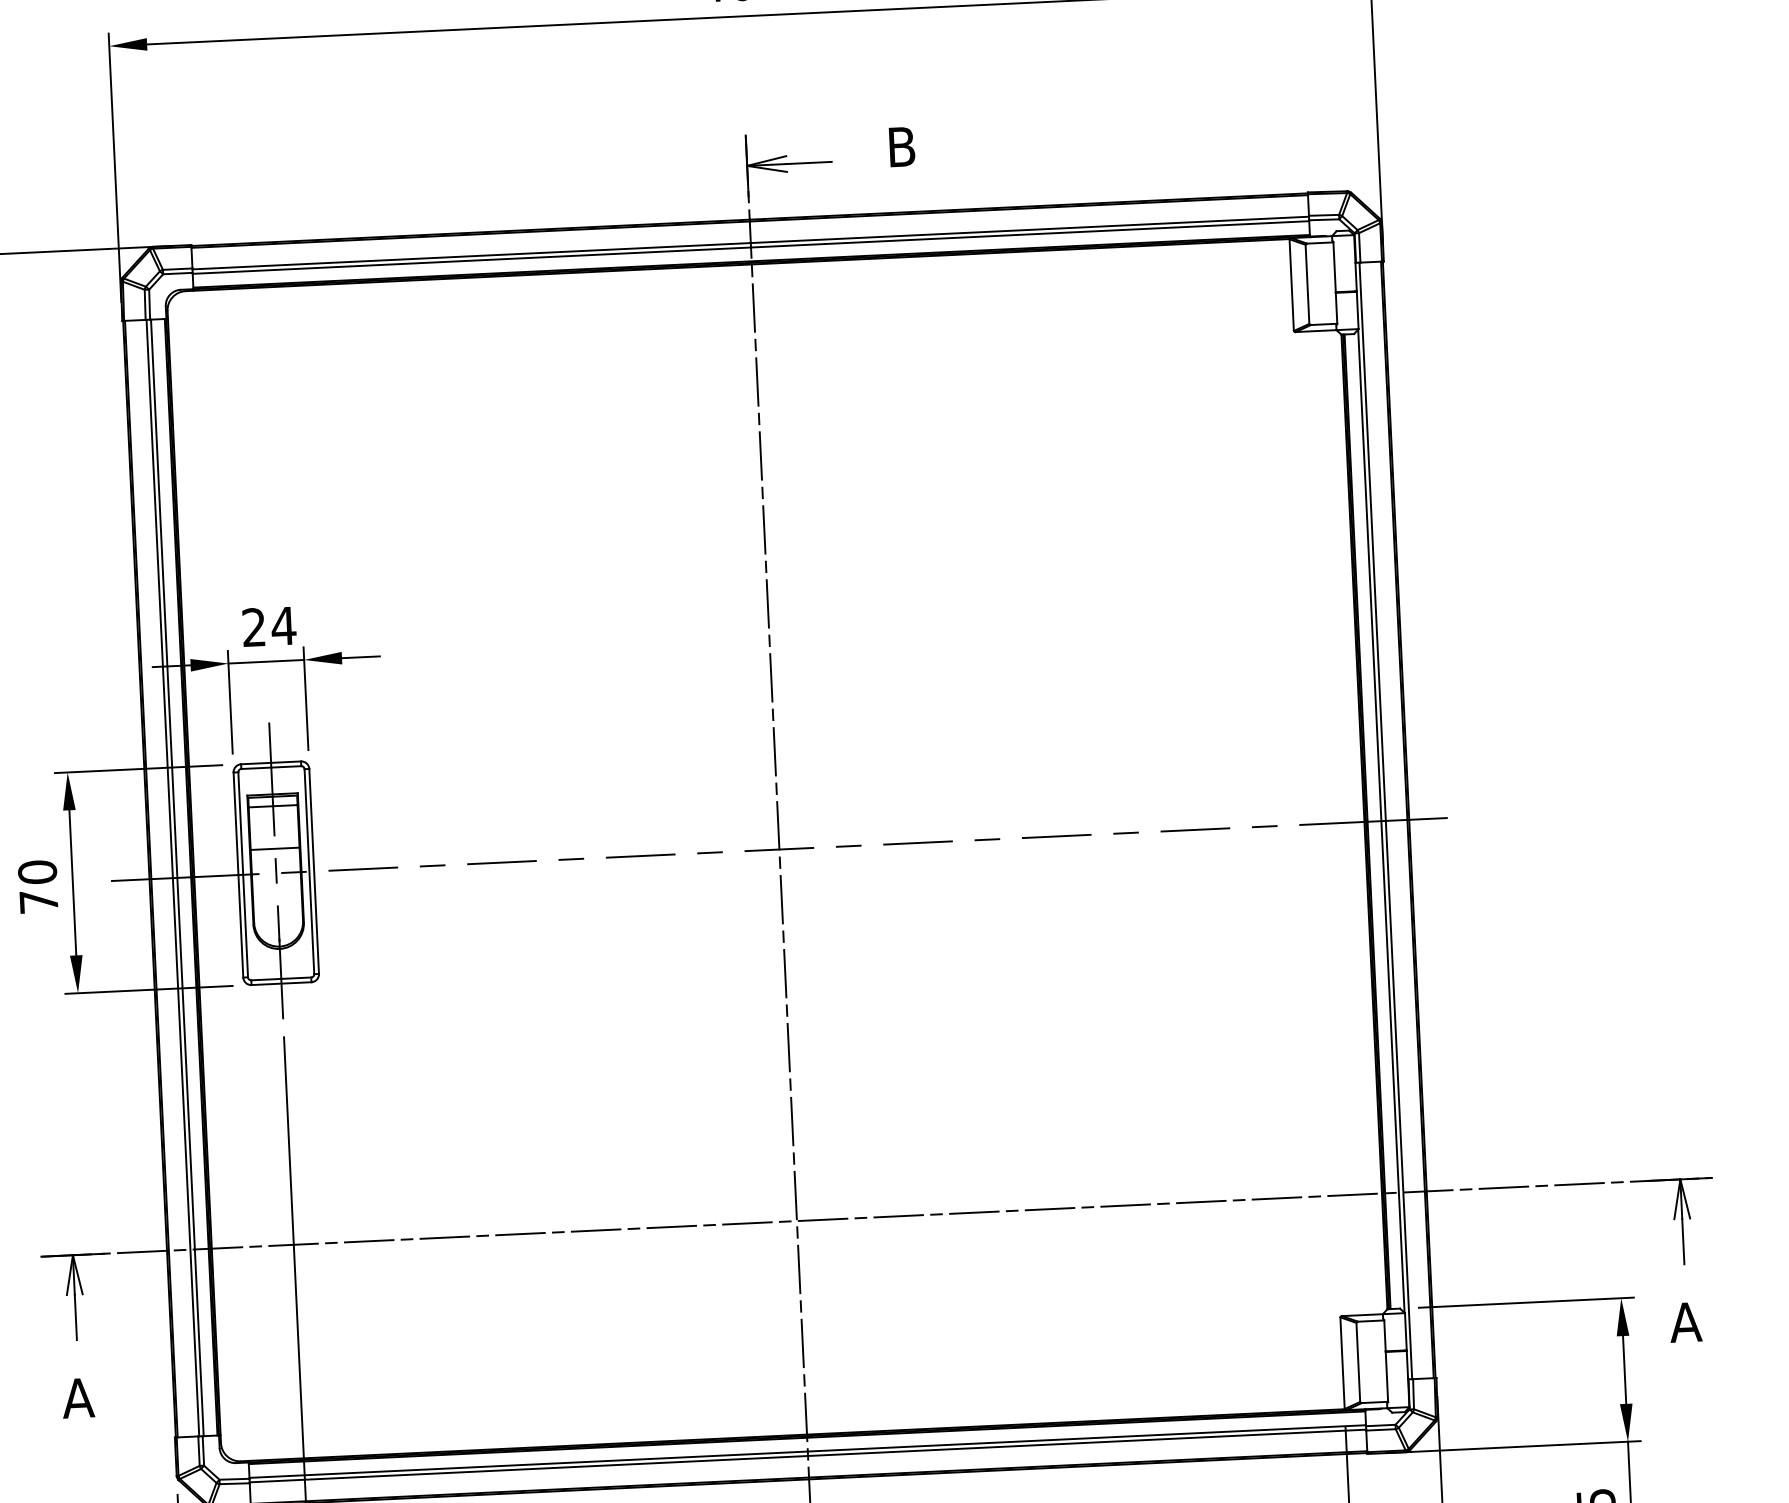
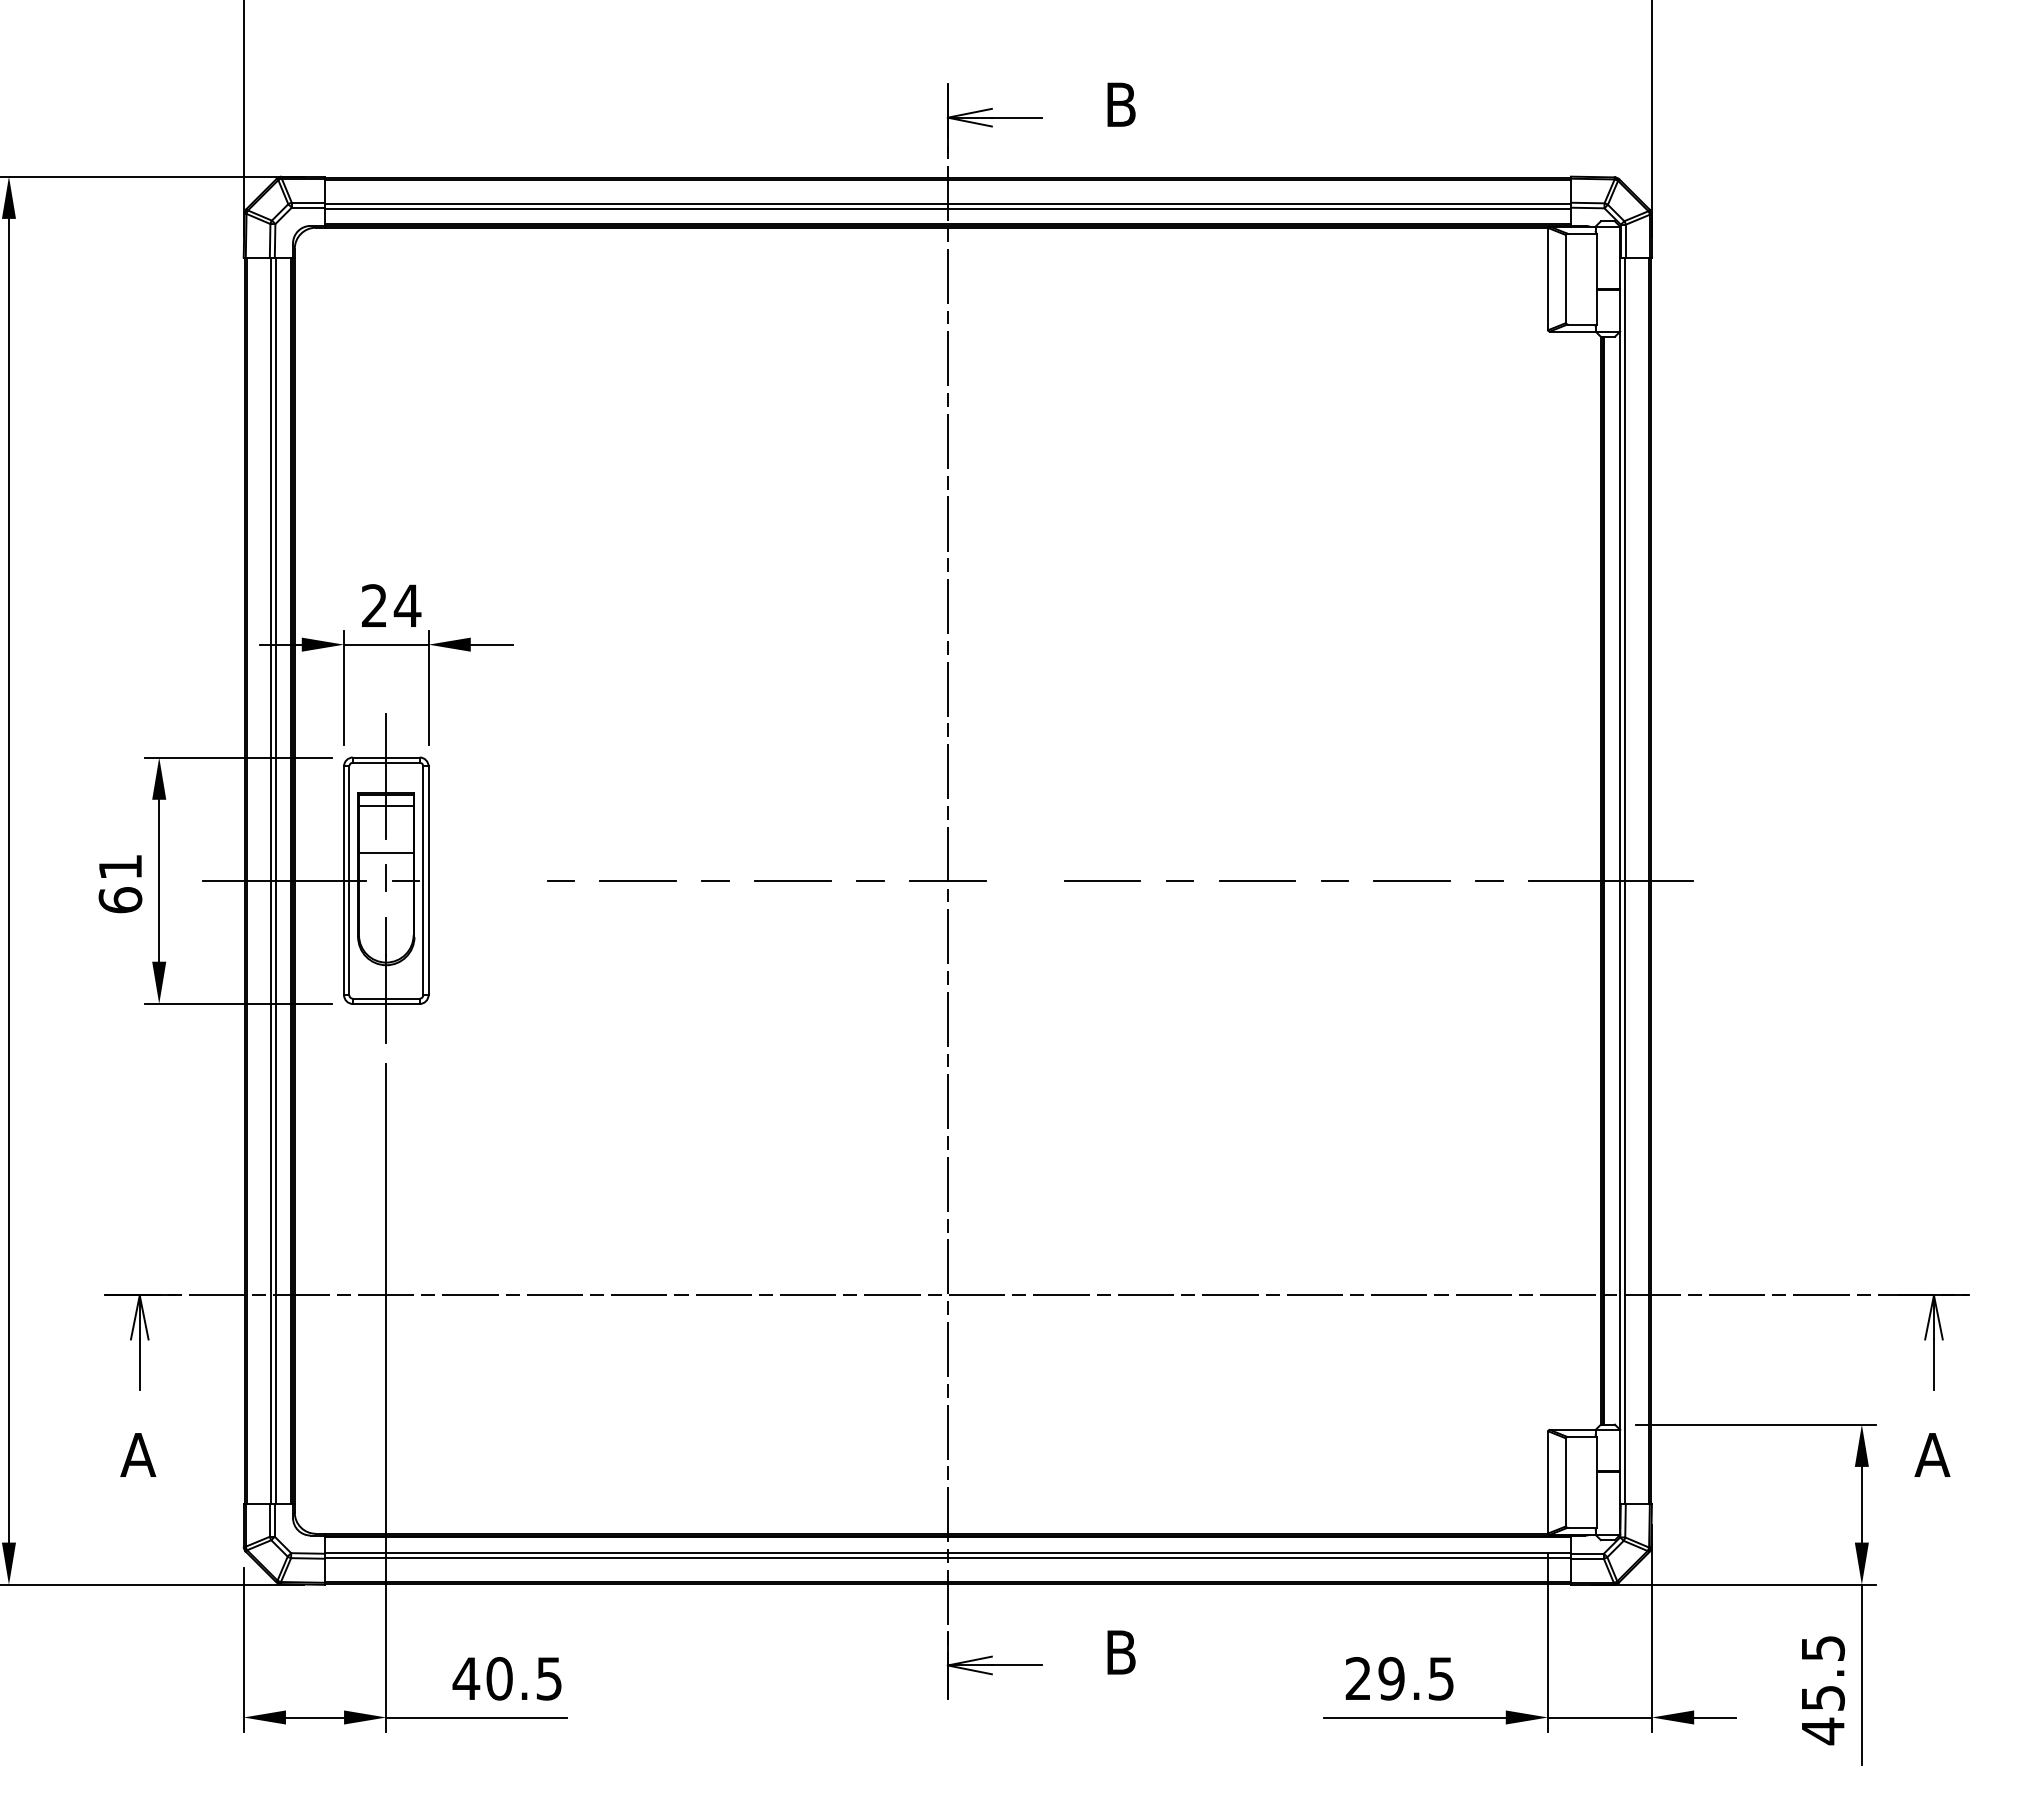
line: (848, 846) -> (1025, 880), removed
line: (363, 868) -> (483, 880), removed
text: (38, 886) -> (120, 883), 70 -> 61

